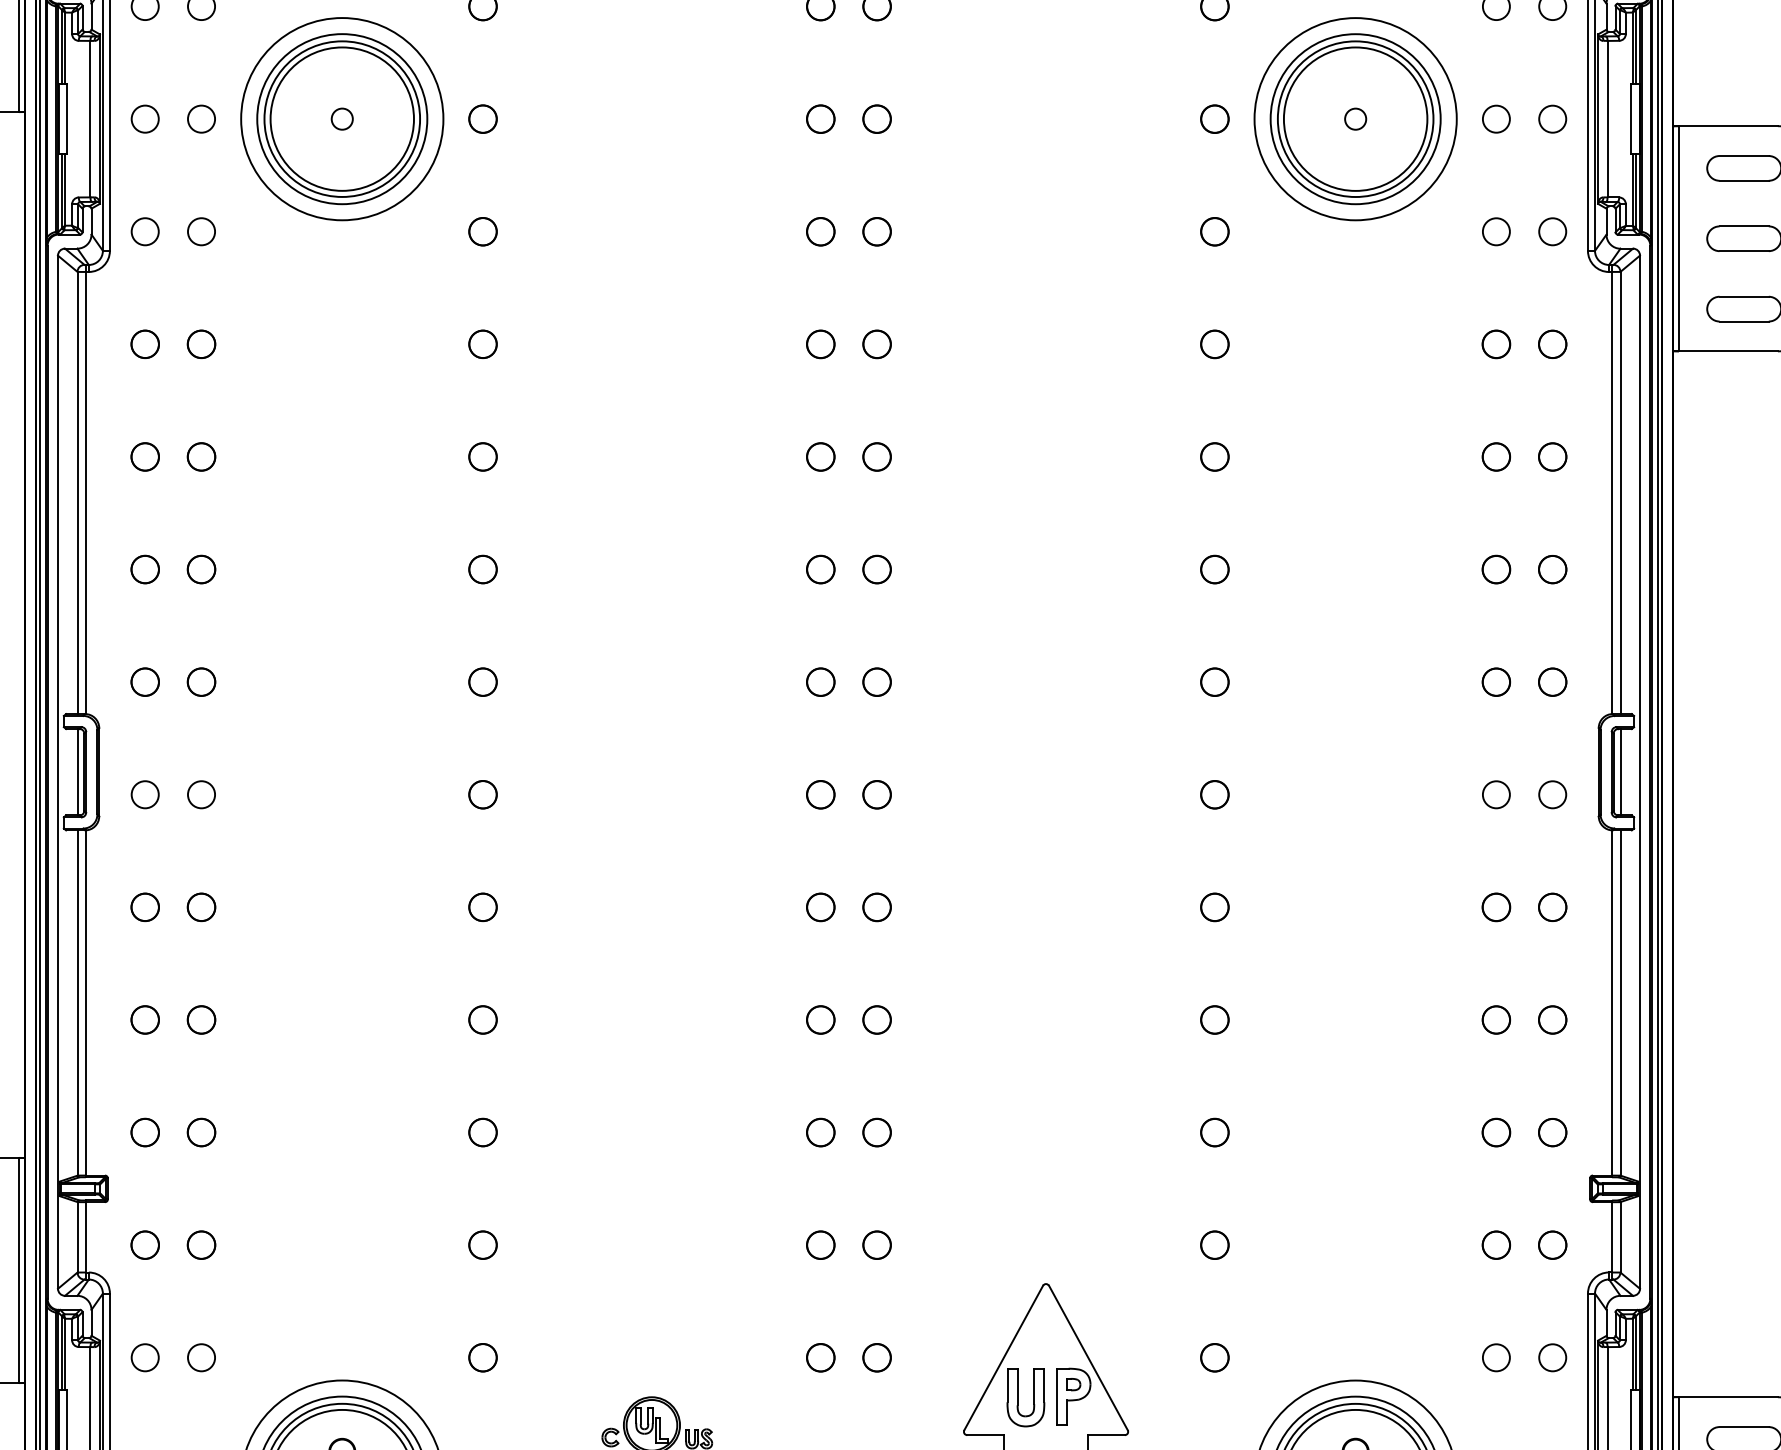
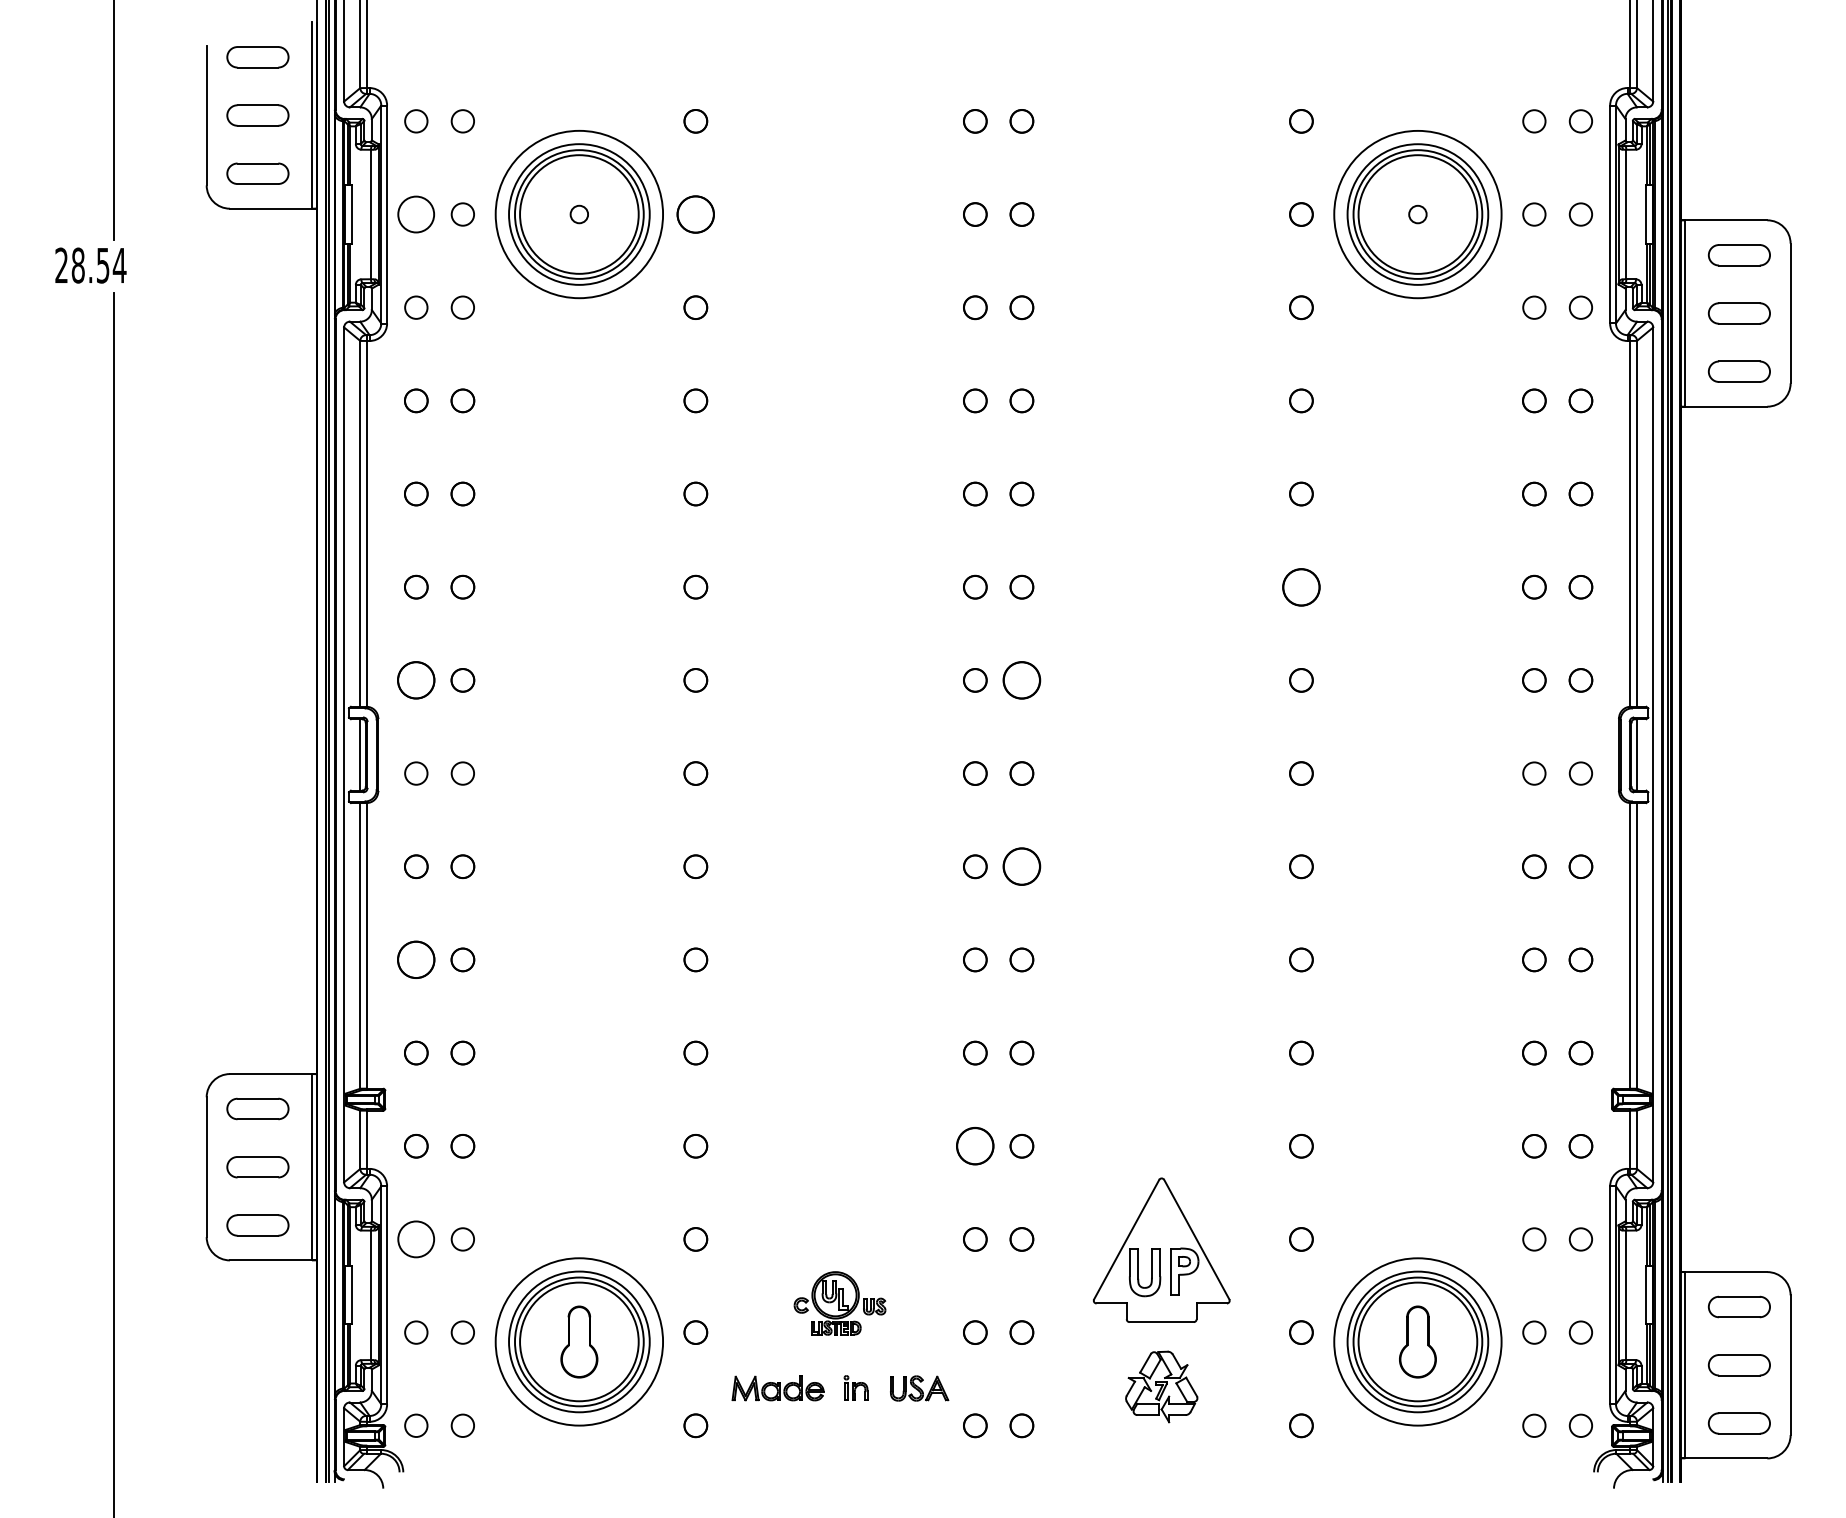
circle: (145, 119) -> (416, 214), size x1.6
part: (482, 119) -> (695, 214), size x1.6
part: (1214, 568) -> (1301, 586), size x1.6
circle: (145, 682) -> (416, 680), size x1.6
part: (876, 682) -> (1021, 680), size x1.6
part: (876, 907) -> (1021, 866), size x1.6
part: (145, 1019) -> (416, 959), size x1.6
circle: (820, 1245) -> (975, 1146), size x1.6
circle: (145, 1357) -> (416, 1239), size x1.6

